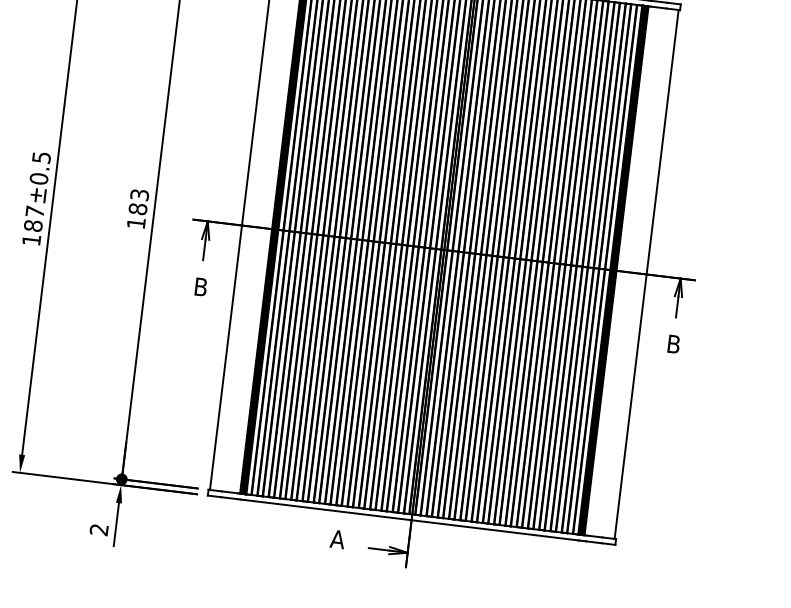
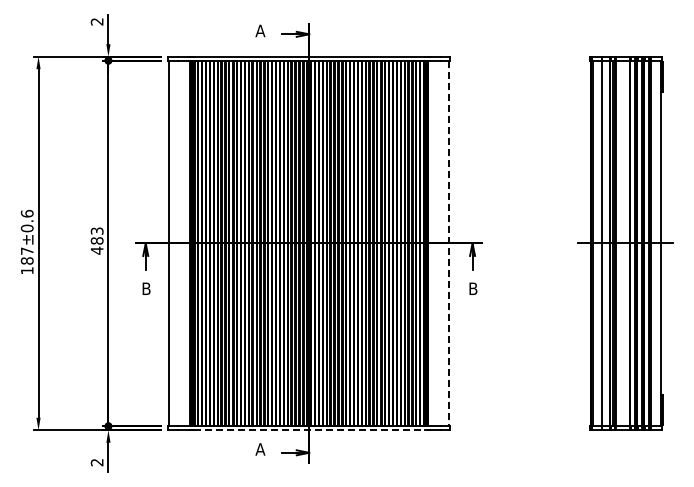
text: (40, 157) -> (26, 213), 187±0.5 -> 187±0.6
text: (136, 223) -> (97, 250), 183 -> 483
line: (647, 274) -> (449, 243), solid -> dashed
line: (412, 520) -> (309, 430), solid -> dashed

